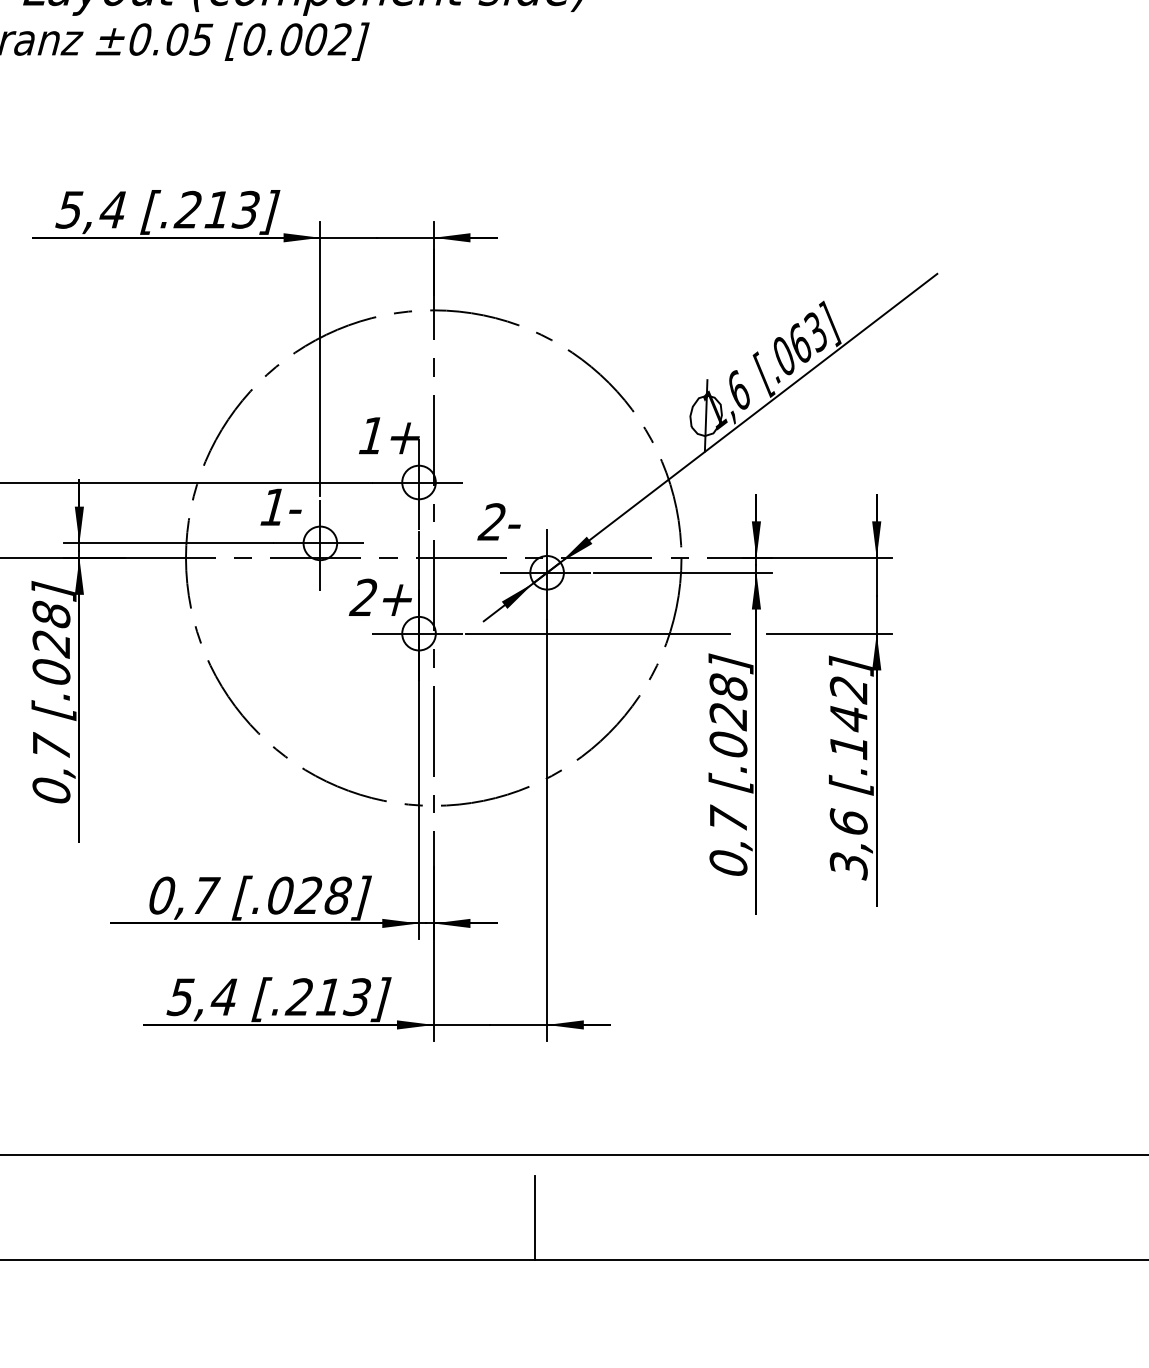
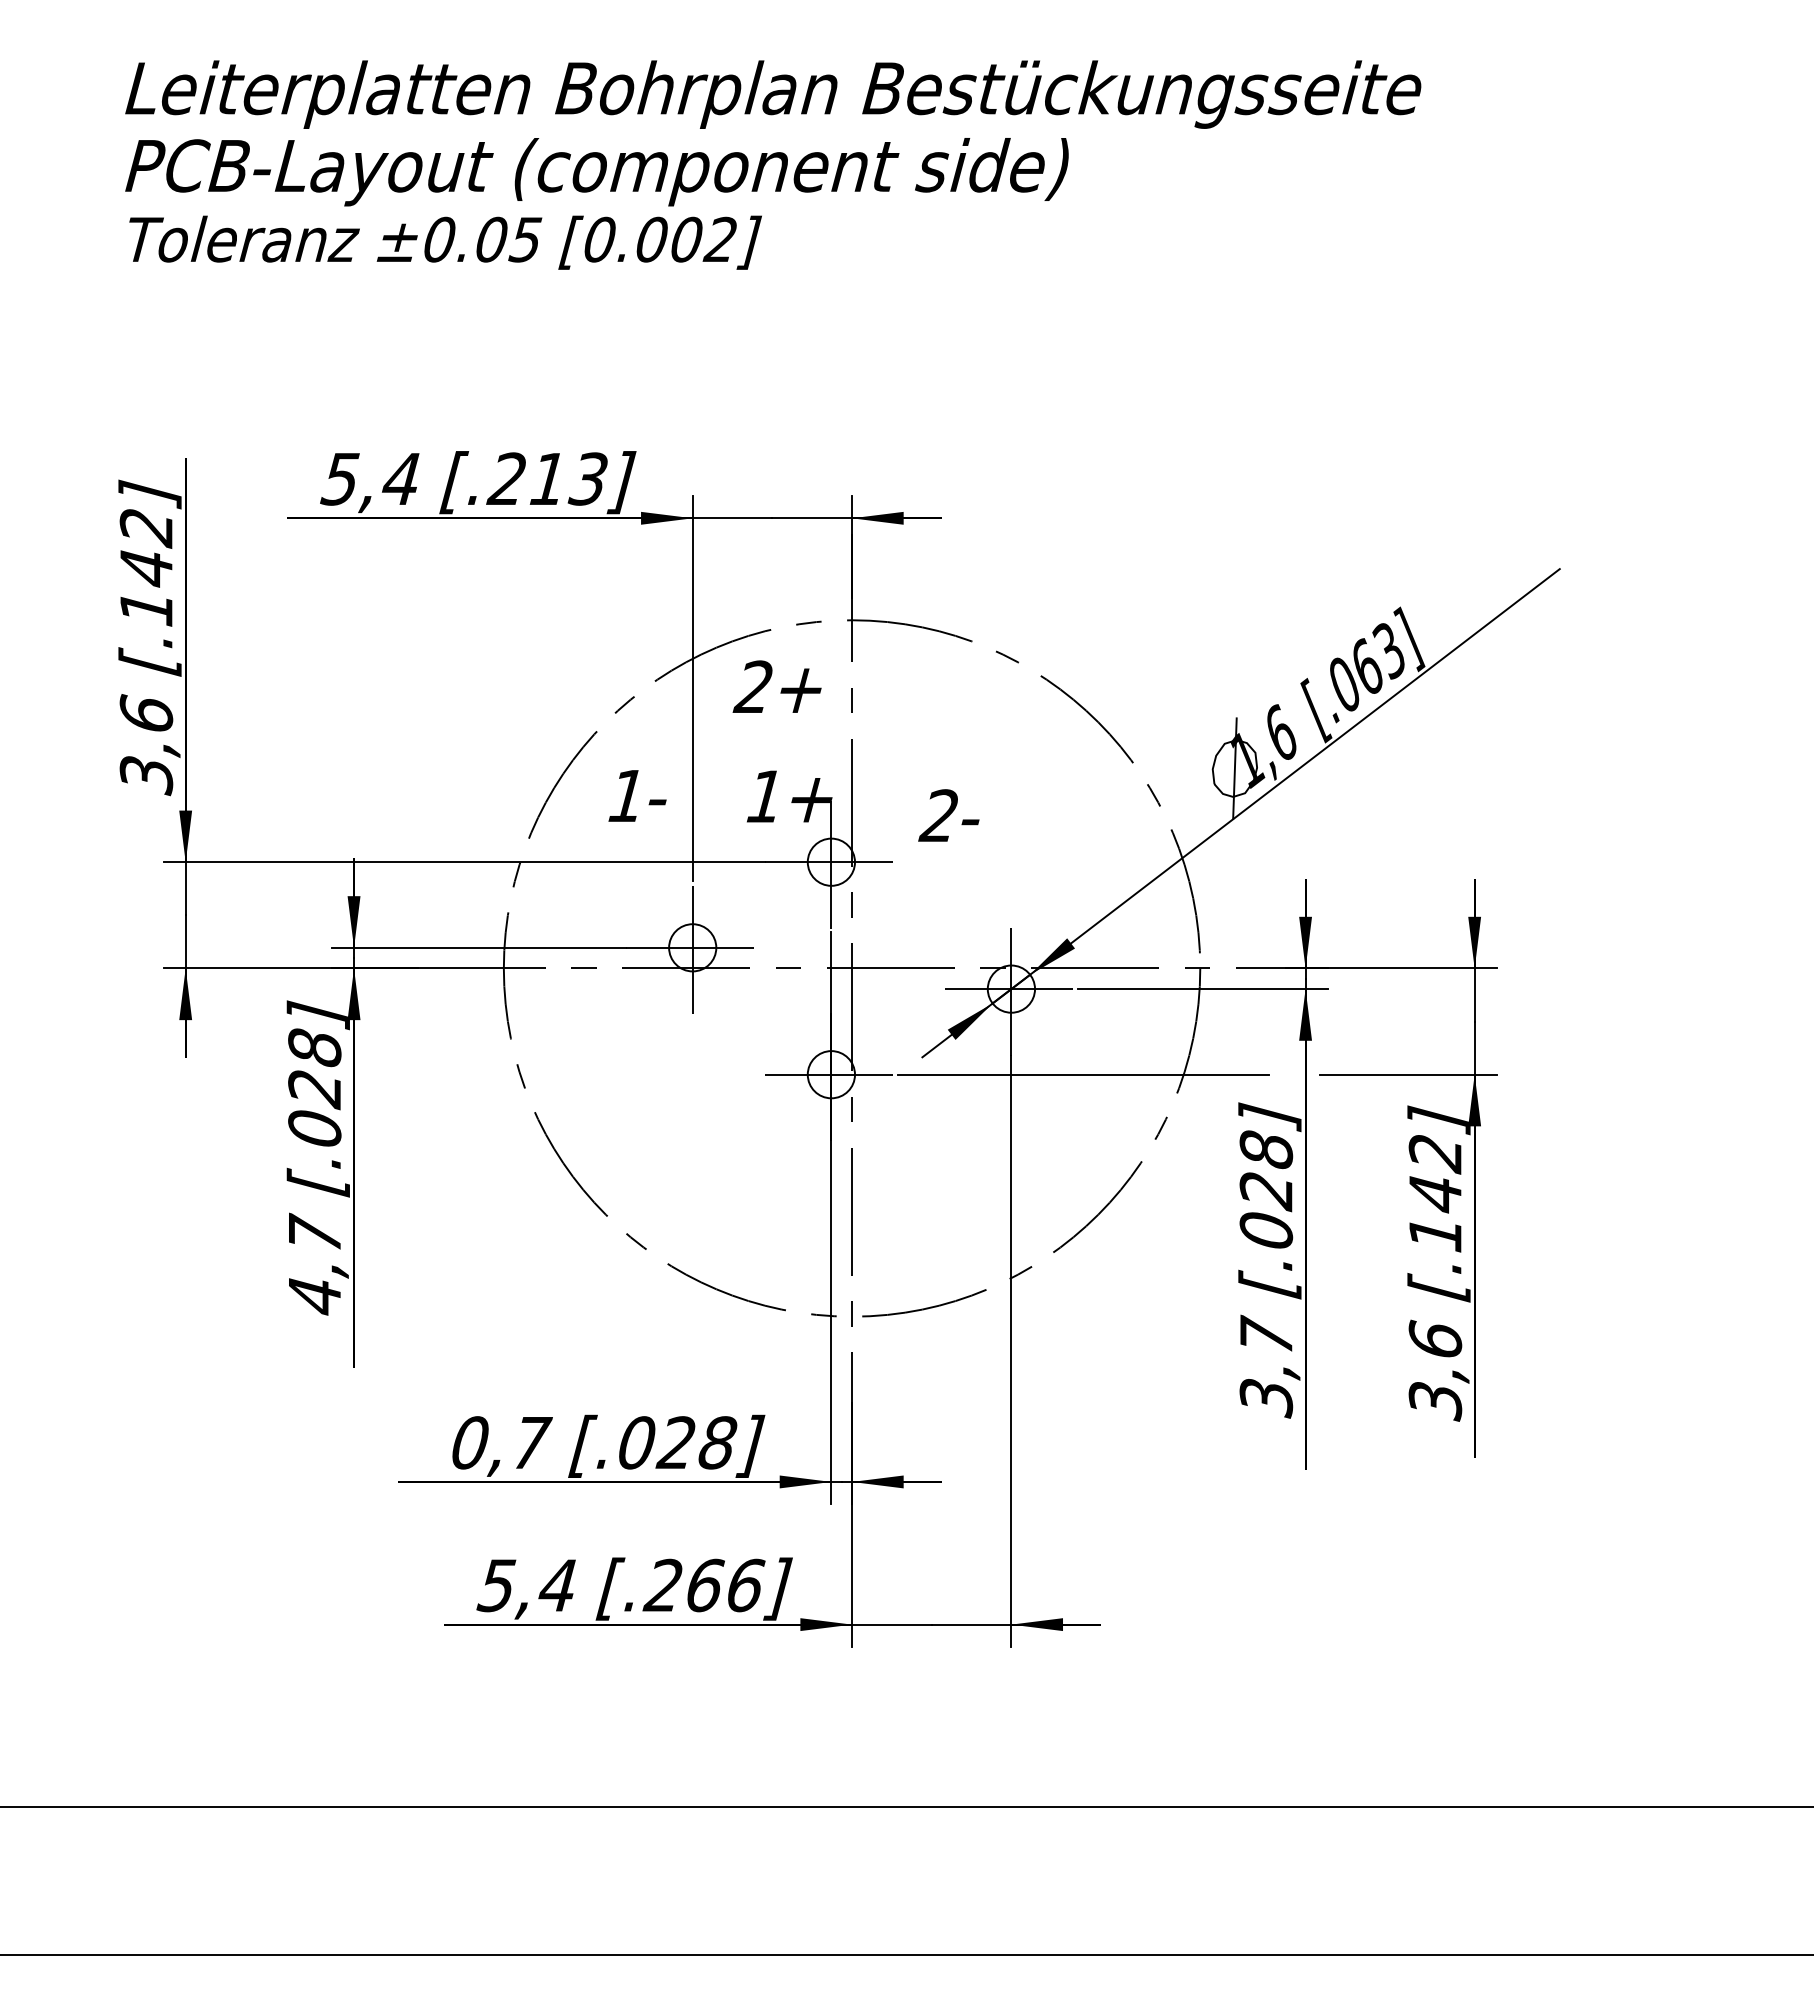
text: (281, 506) -> (637, 795), moved
text: (498, 521) -> (948, 815), moved
text: (379, 597) -> (776, 686), moved
text: (51, 791) -> (314, 1296), 0,7 -> 4,7
text: (728, 864) -> (1266, 1398), 0,7 -> 3,7
text: (343, 997) -> (725, 1585), [.213] -> [.266]
line: (535, 1217) -> (995, 1895), removed

